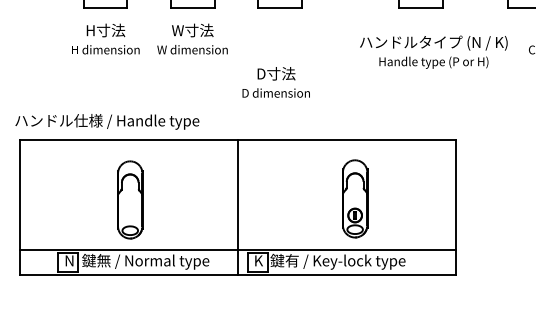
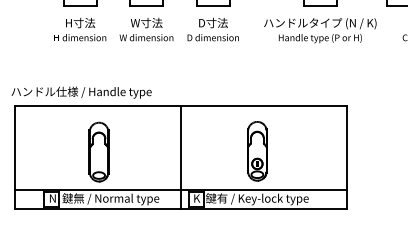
text: (434, 52) -> (320, 30), moved
text: (275, 82) -> (212, 29), moved
part: (355, 199) -> (257, 151), moved

